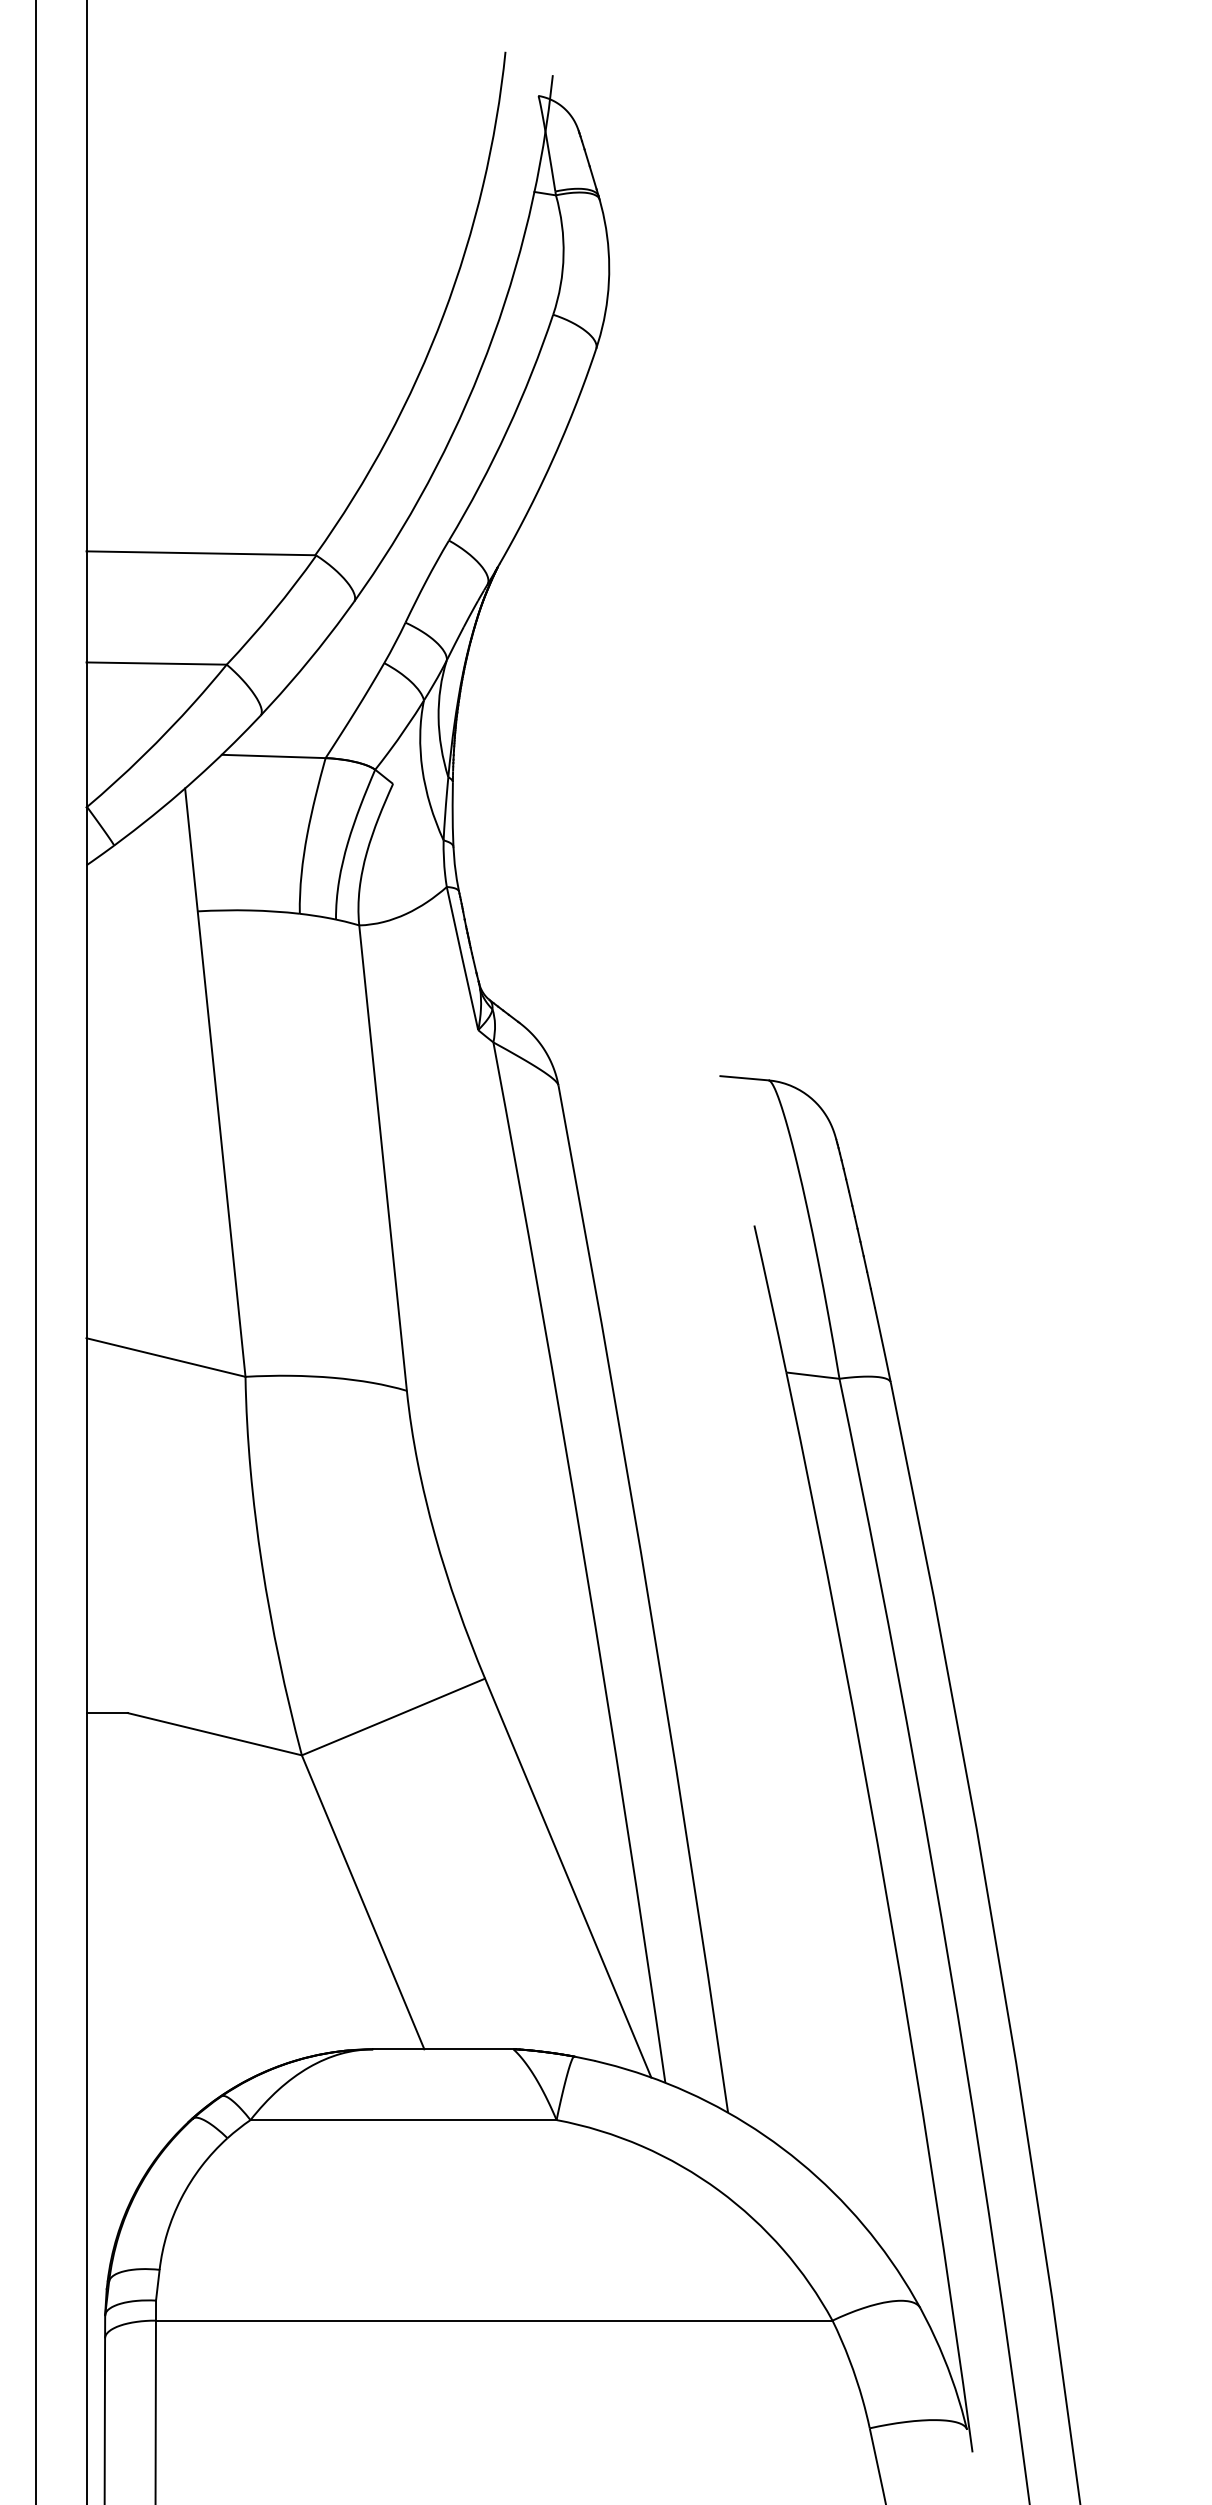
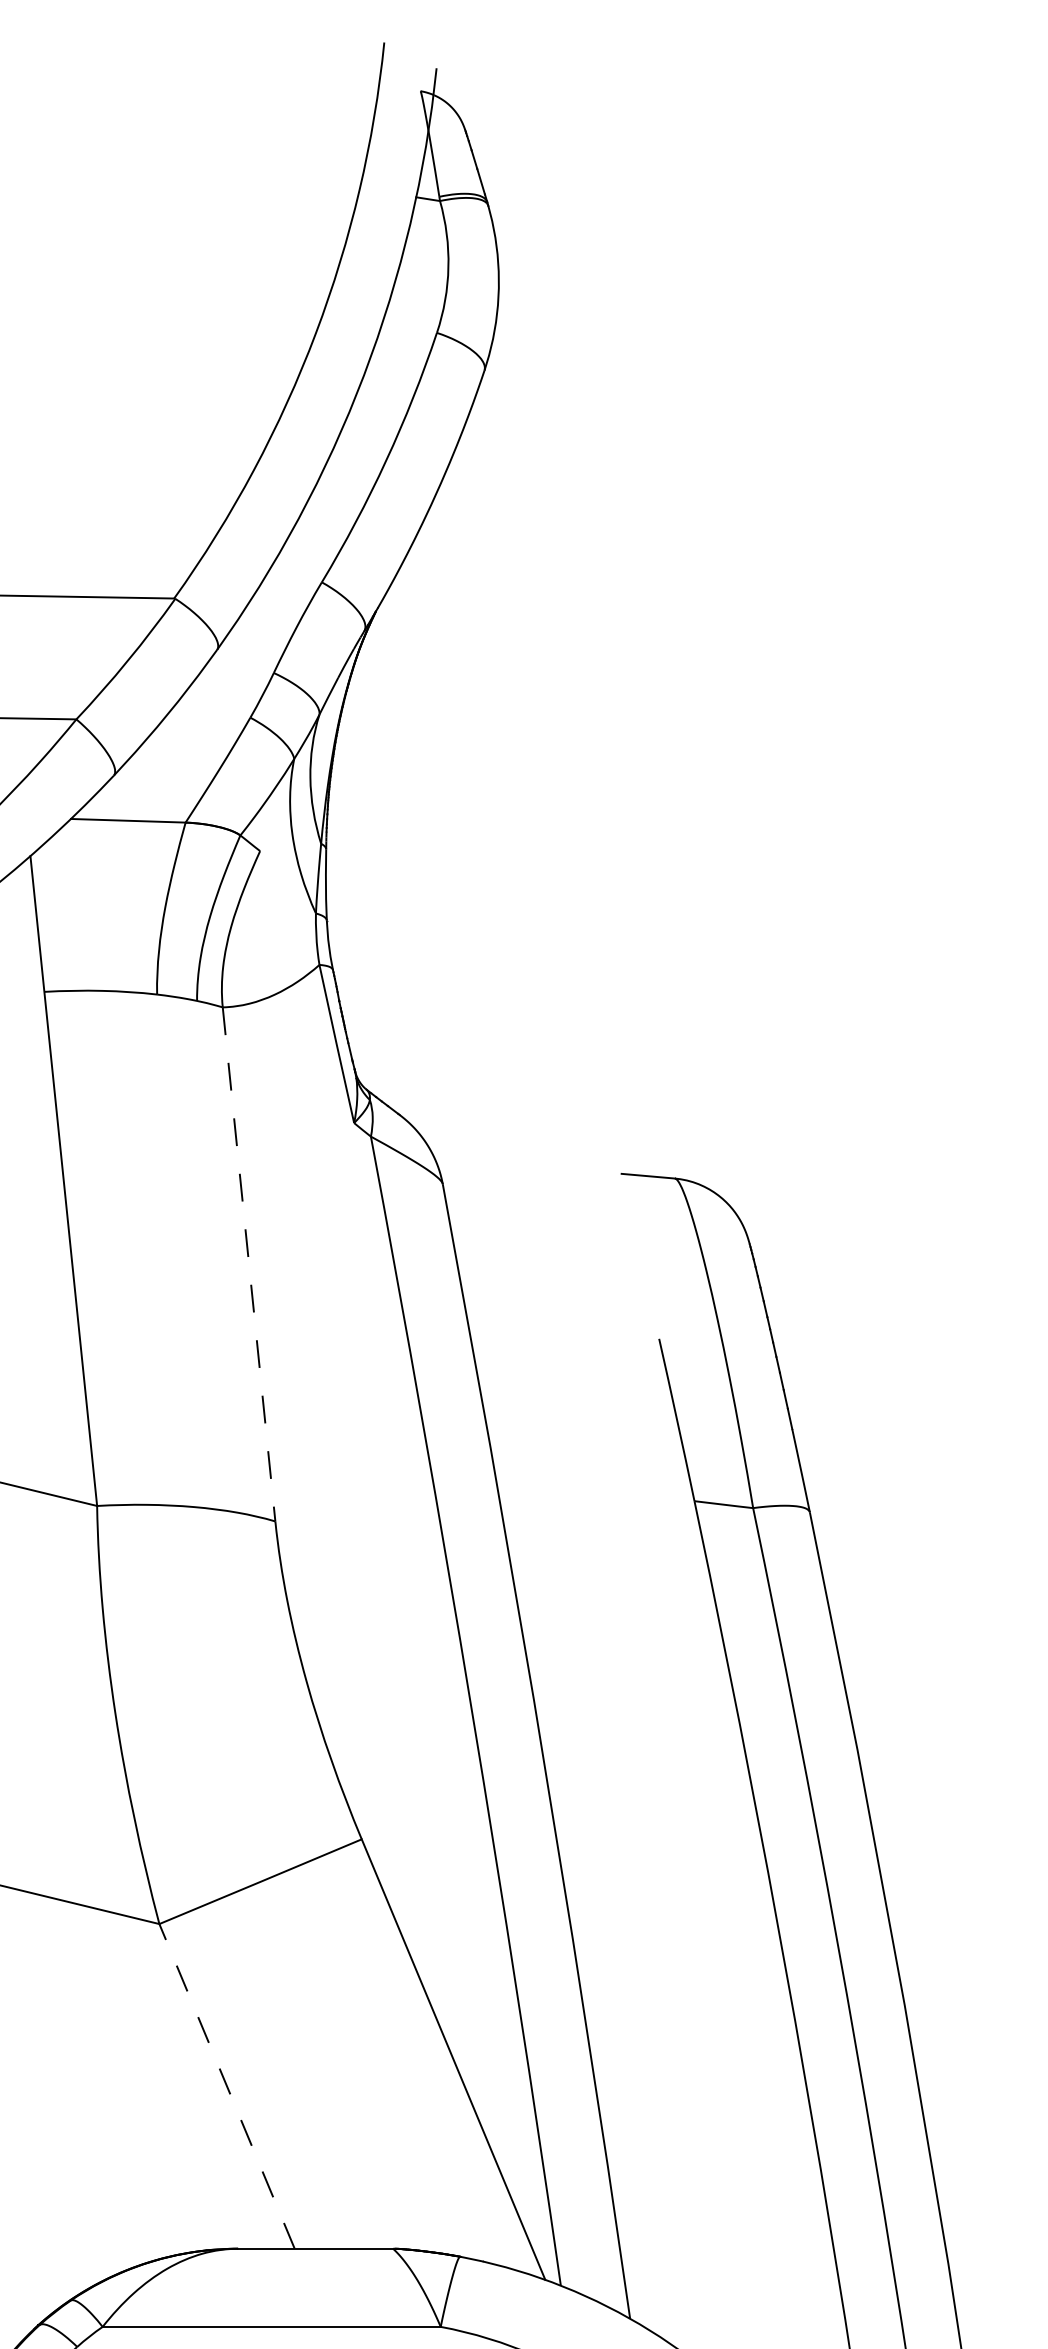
line: (383, 1158) -> (249, 1264), solid -> dashed
line: (362, 1901) -> (226, 2085), solid -> dashed

